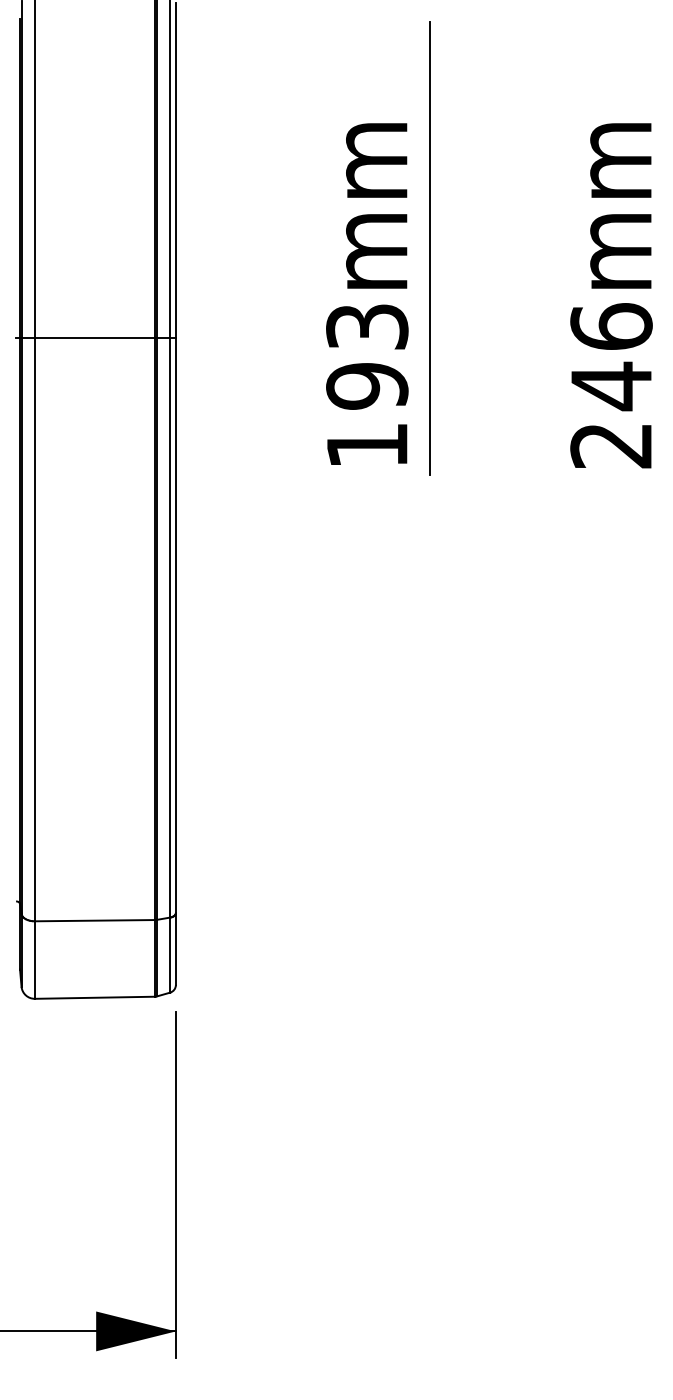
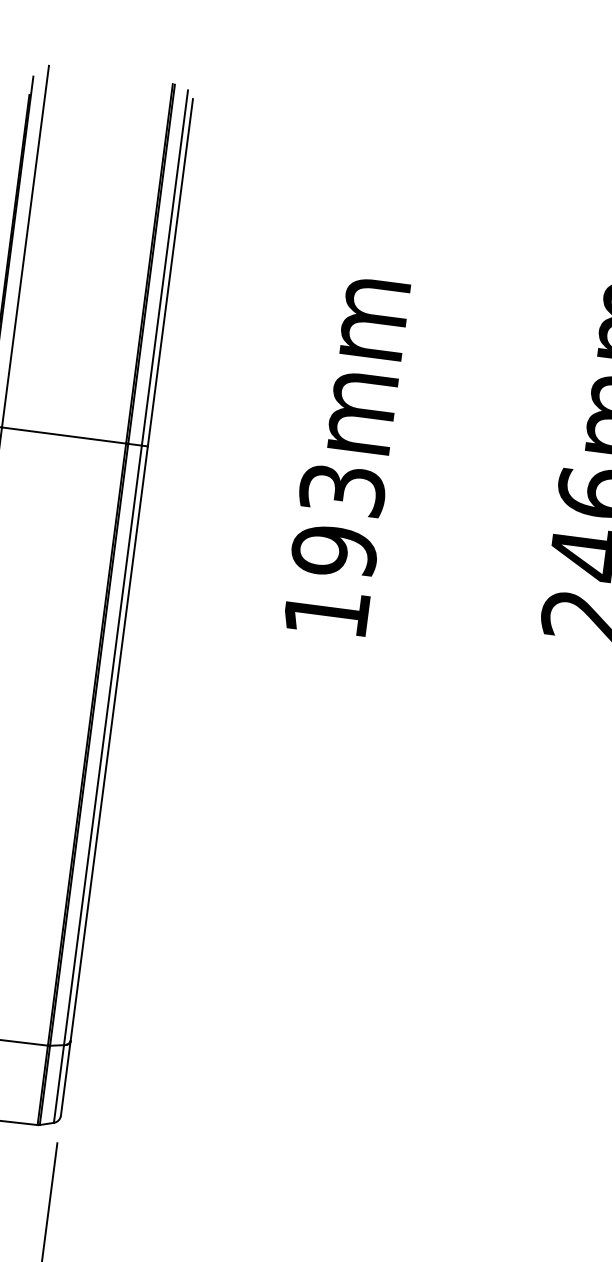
line: (430, 248) -> (423, 387), removed
text: (367, 293) -> (347, 455), moved

